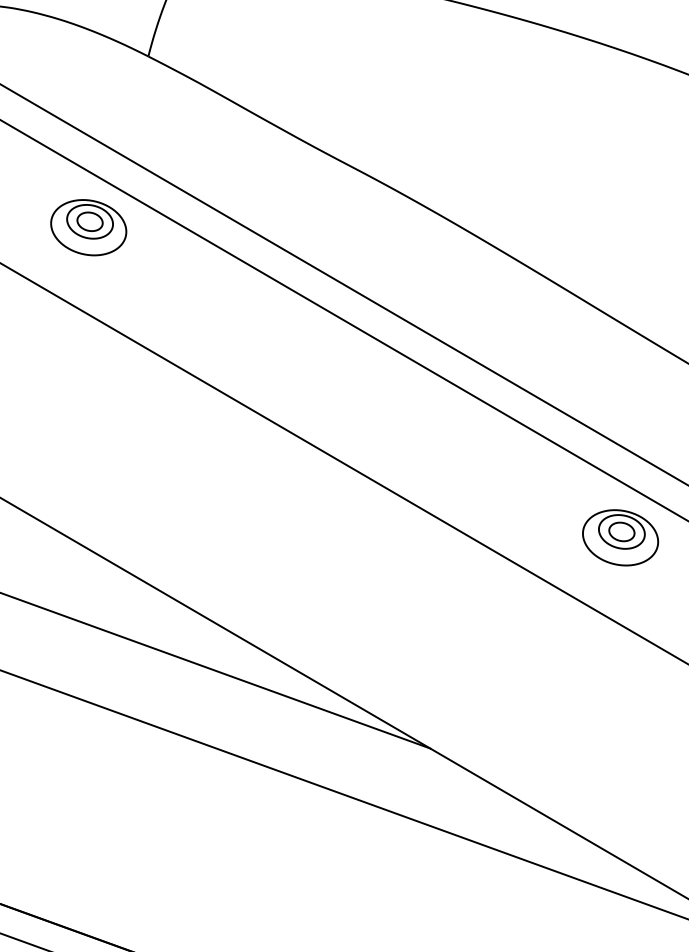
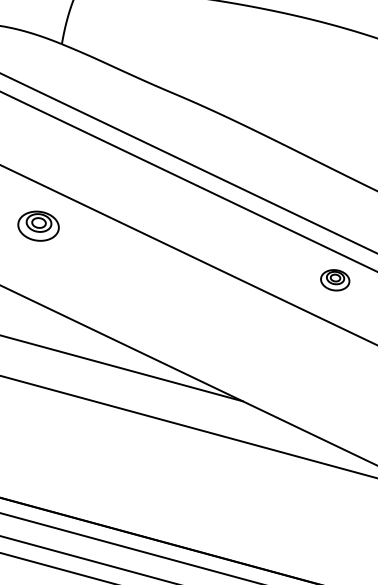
part: (88, 226) -> (38, 225), moved
part: (621, 536) -> (335, 279), size x0.7

